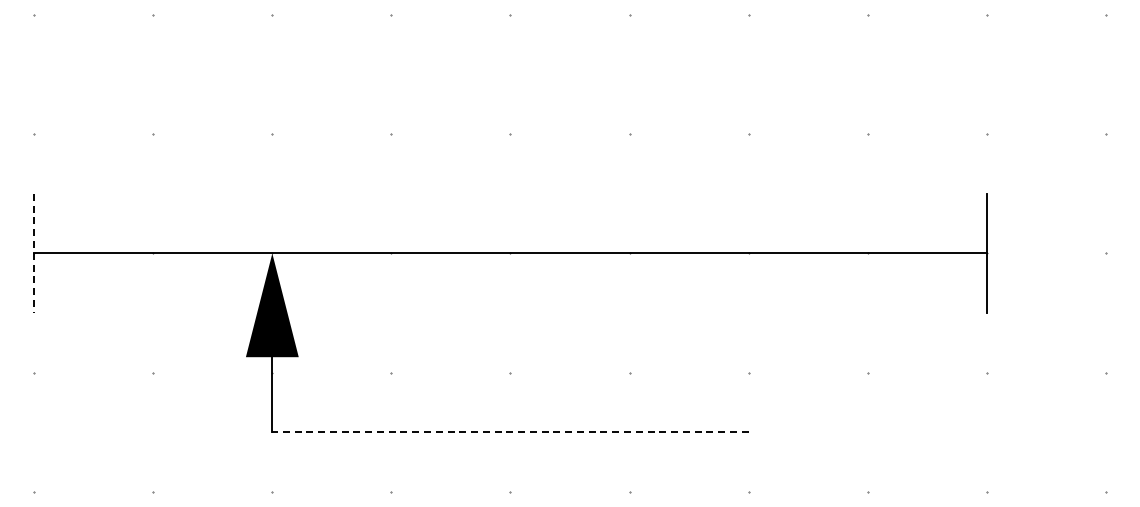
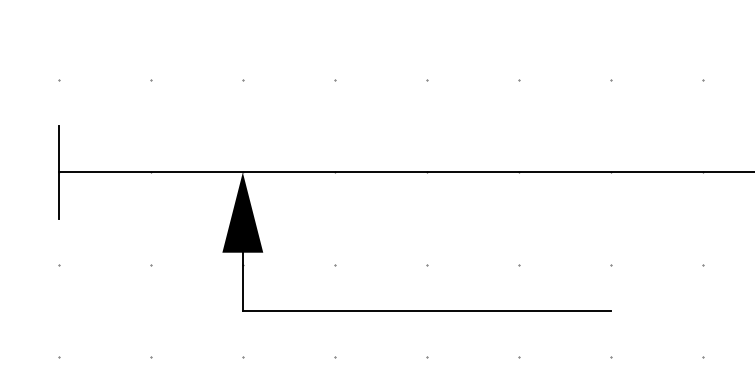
line: (34, 253) -> (58, 172), dashed -> solid
line: (509, 432) -> (426, 310), dashed -> solid

